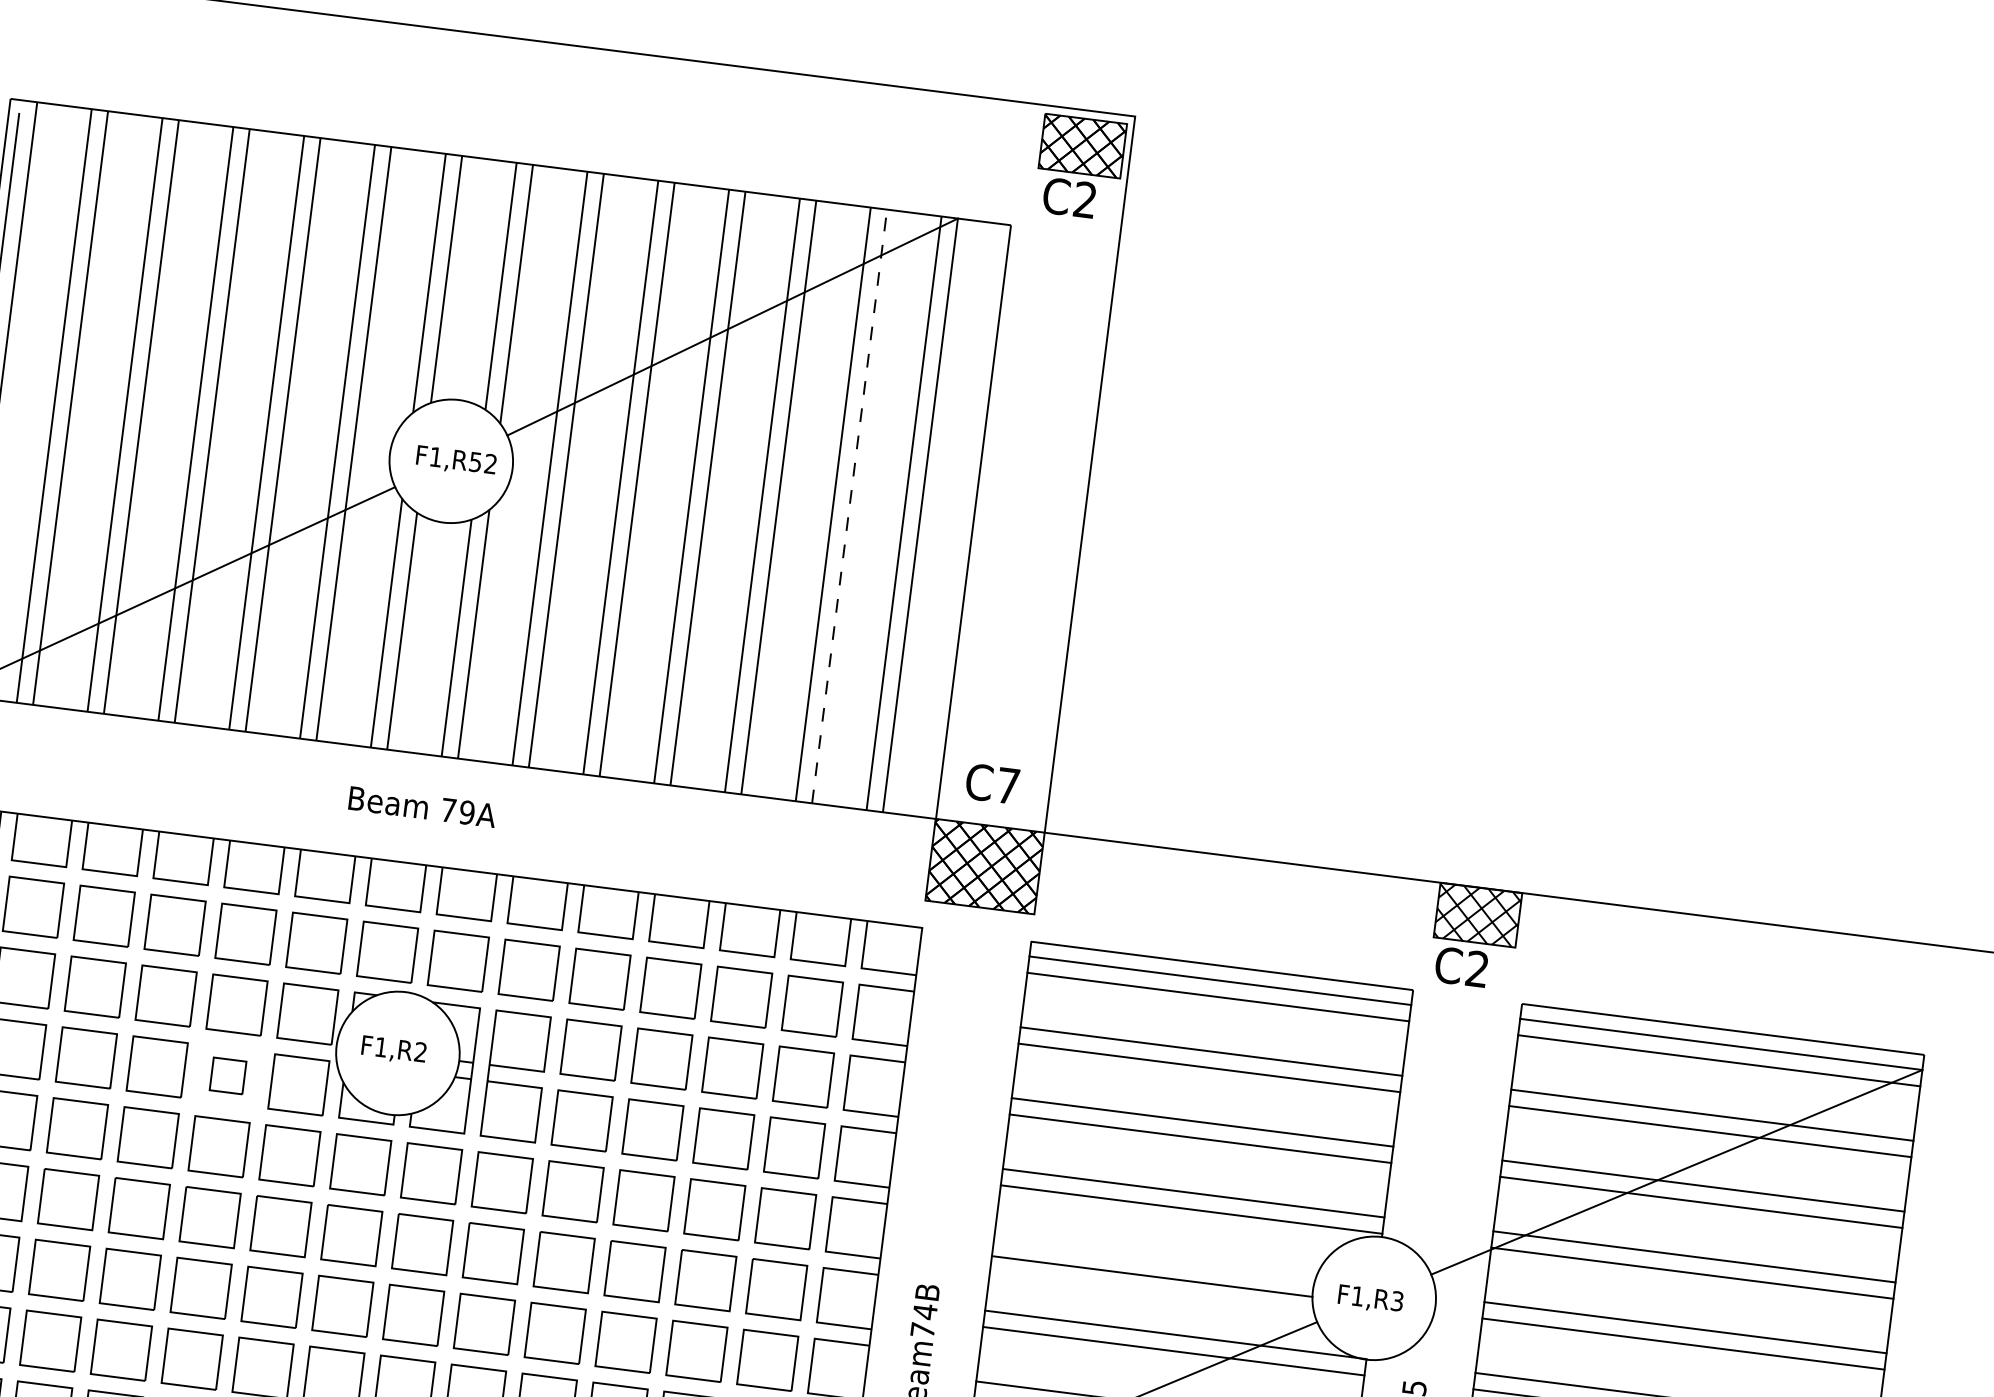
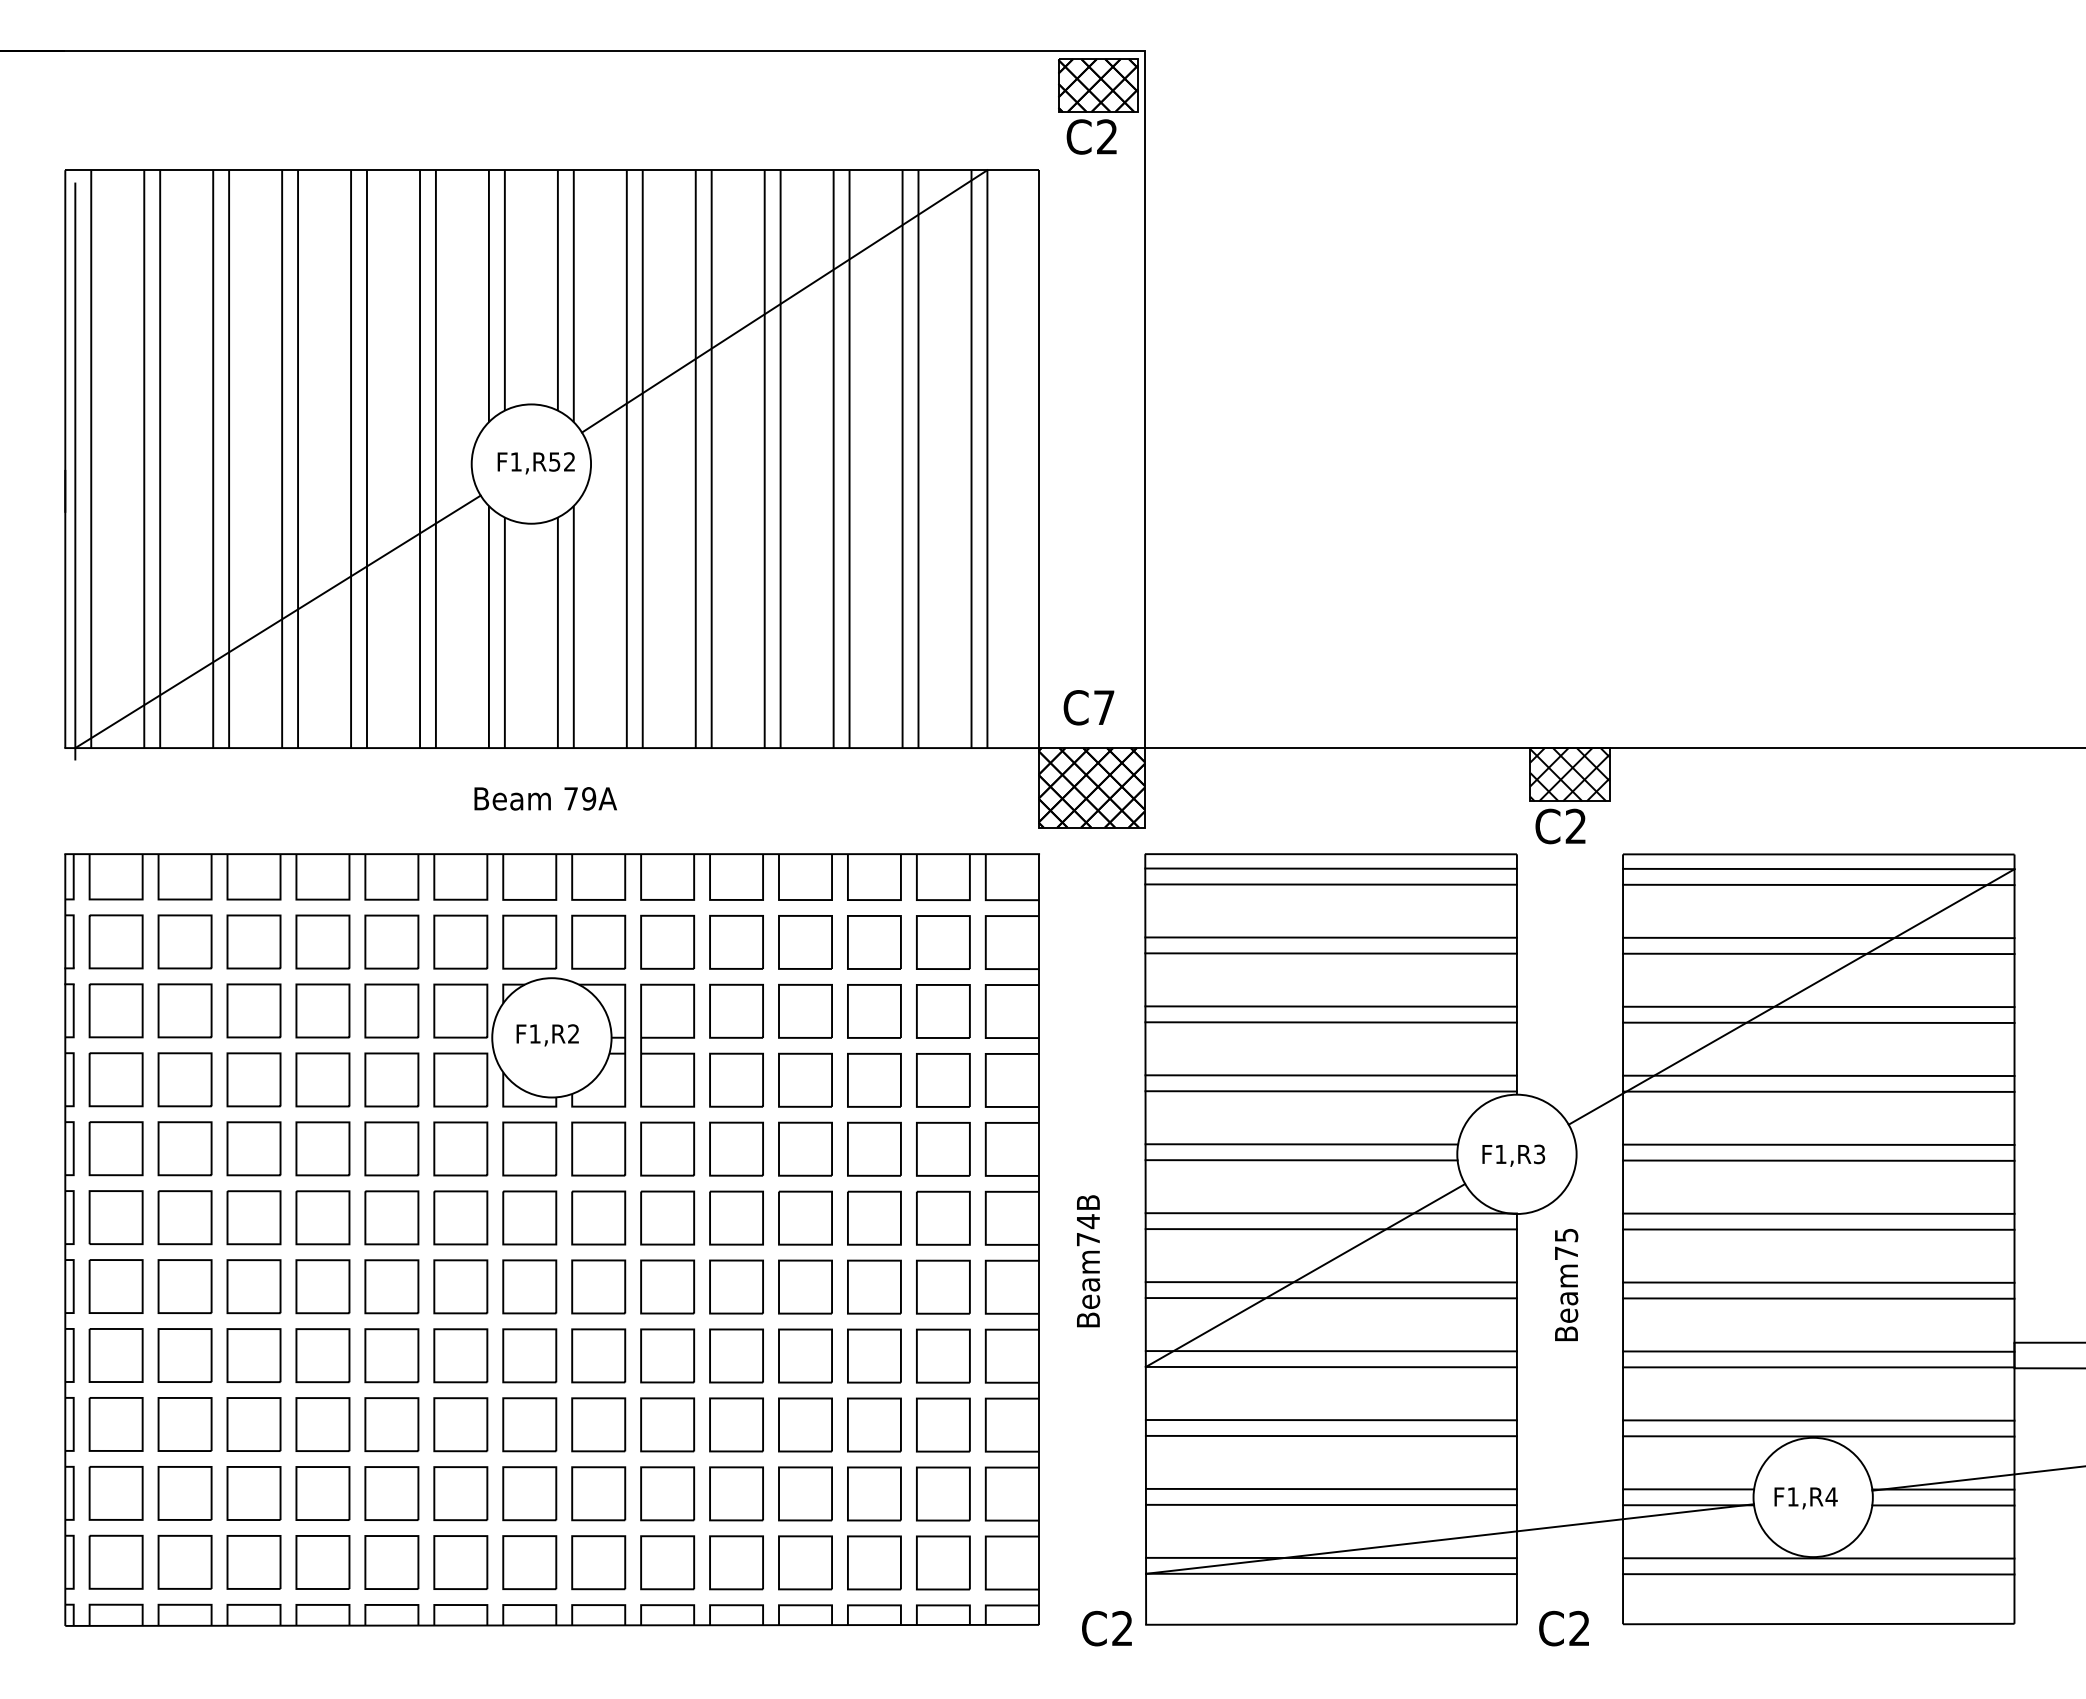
line: (849, 506) -> (918, 459), dashed -> solid
part: (227, 1075) -> (391, 1079), size x1.67
line: (1154, 1260) -> (1301, 1144), added

